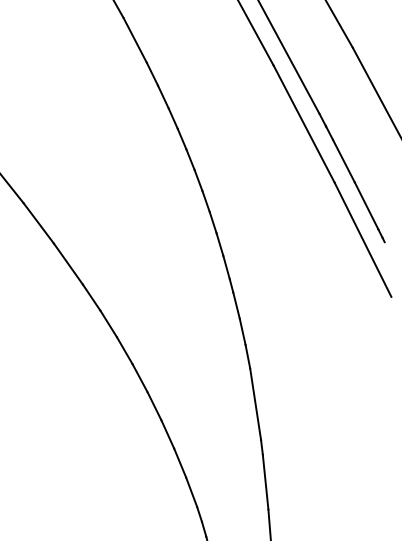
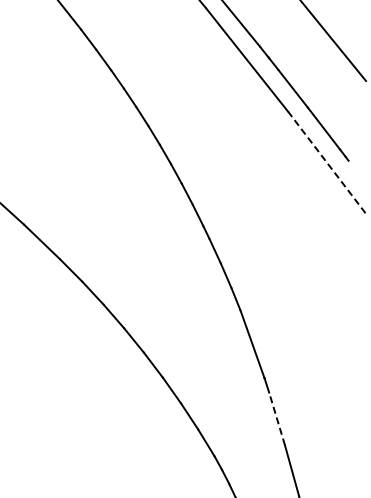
line: (363, 239) -> (327, 162), solid -> dashed
line: (265, 482) -> (276, 419), solid -> dashed

